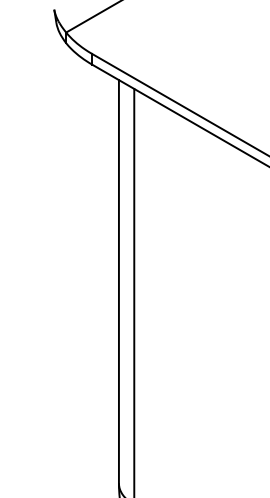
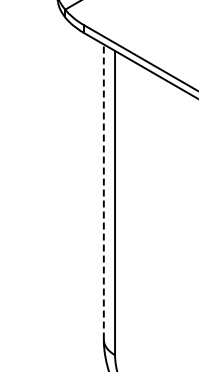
line: (118, 282) -> (103, 192), solid -> dashed

